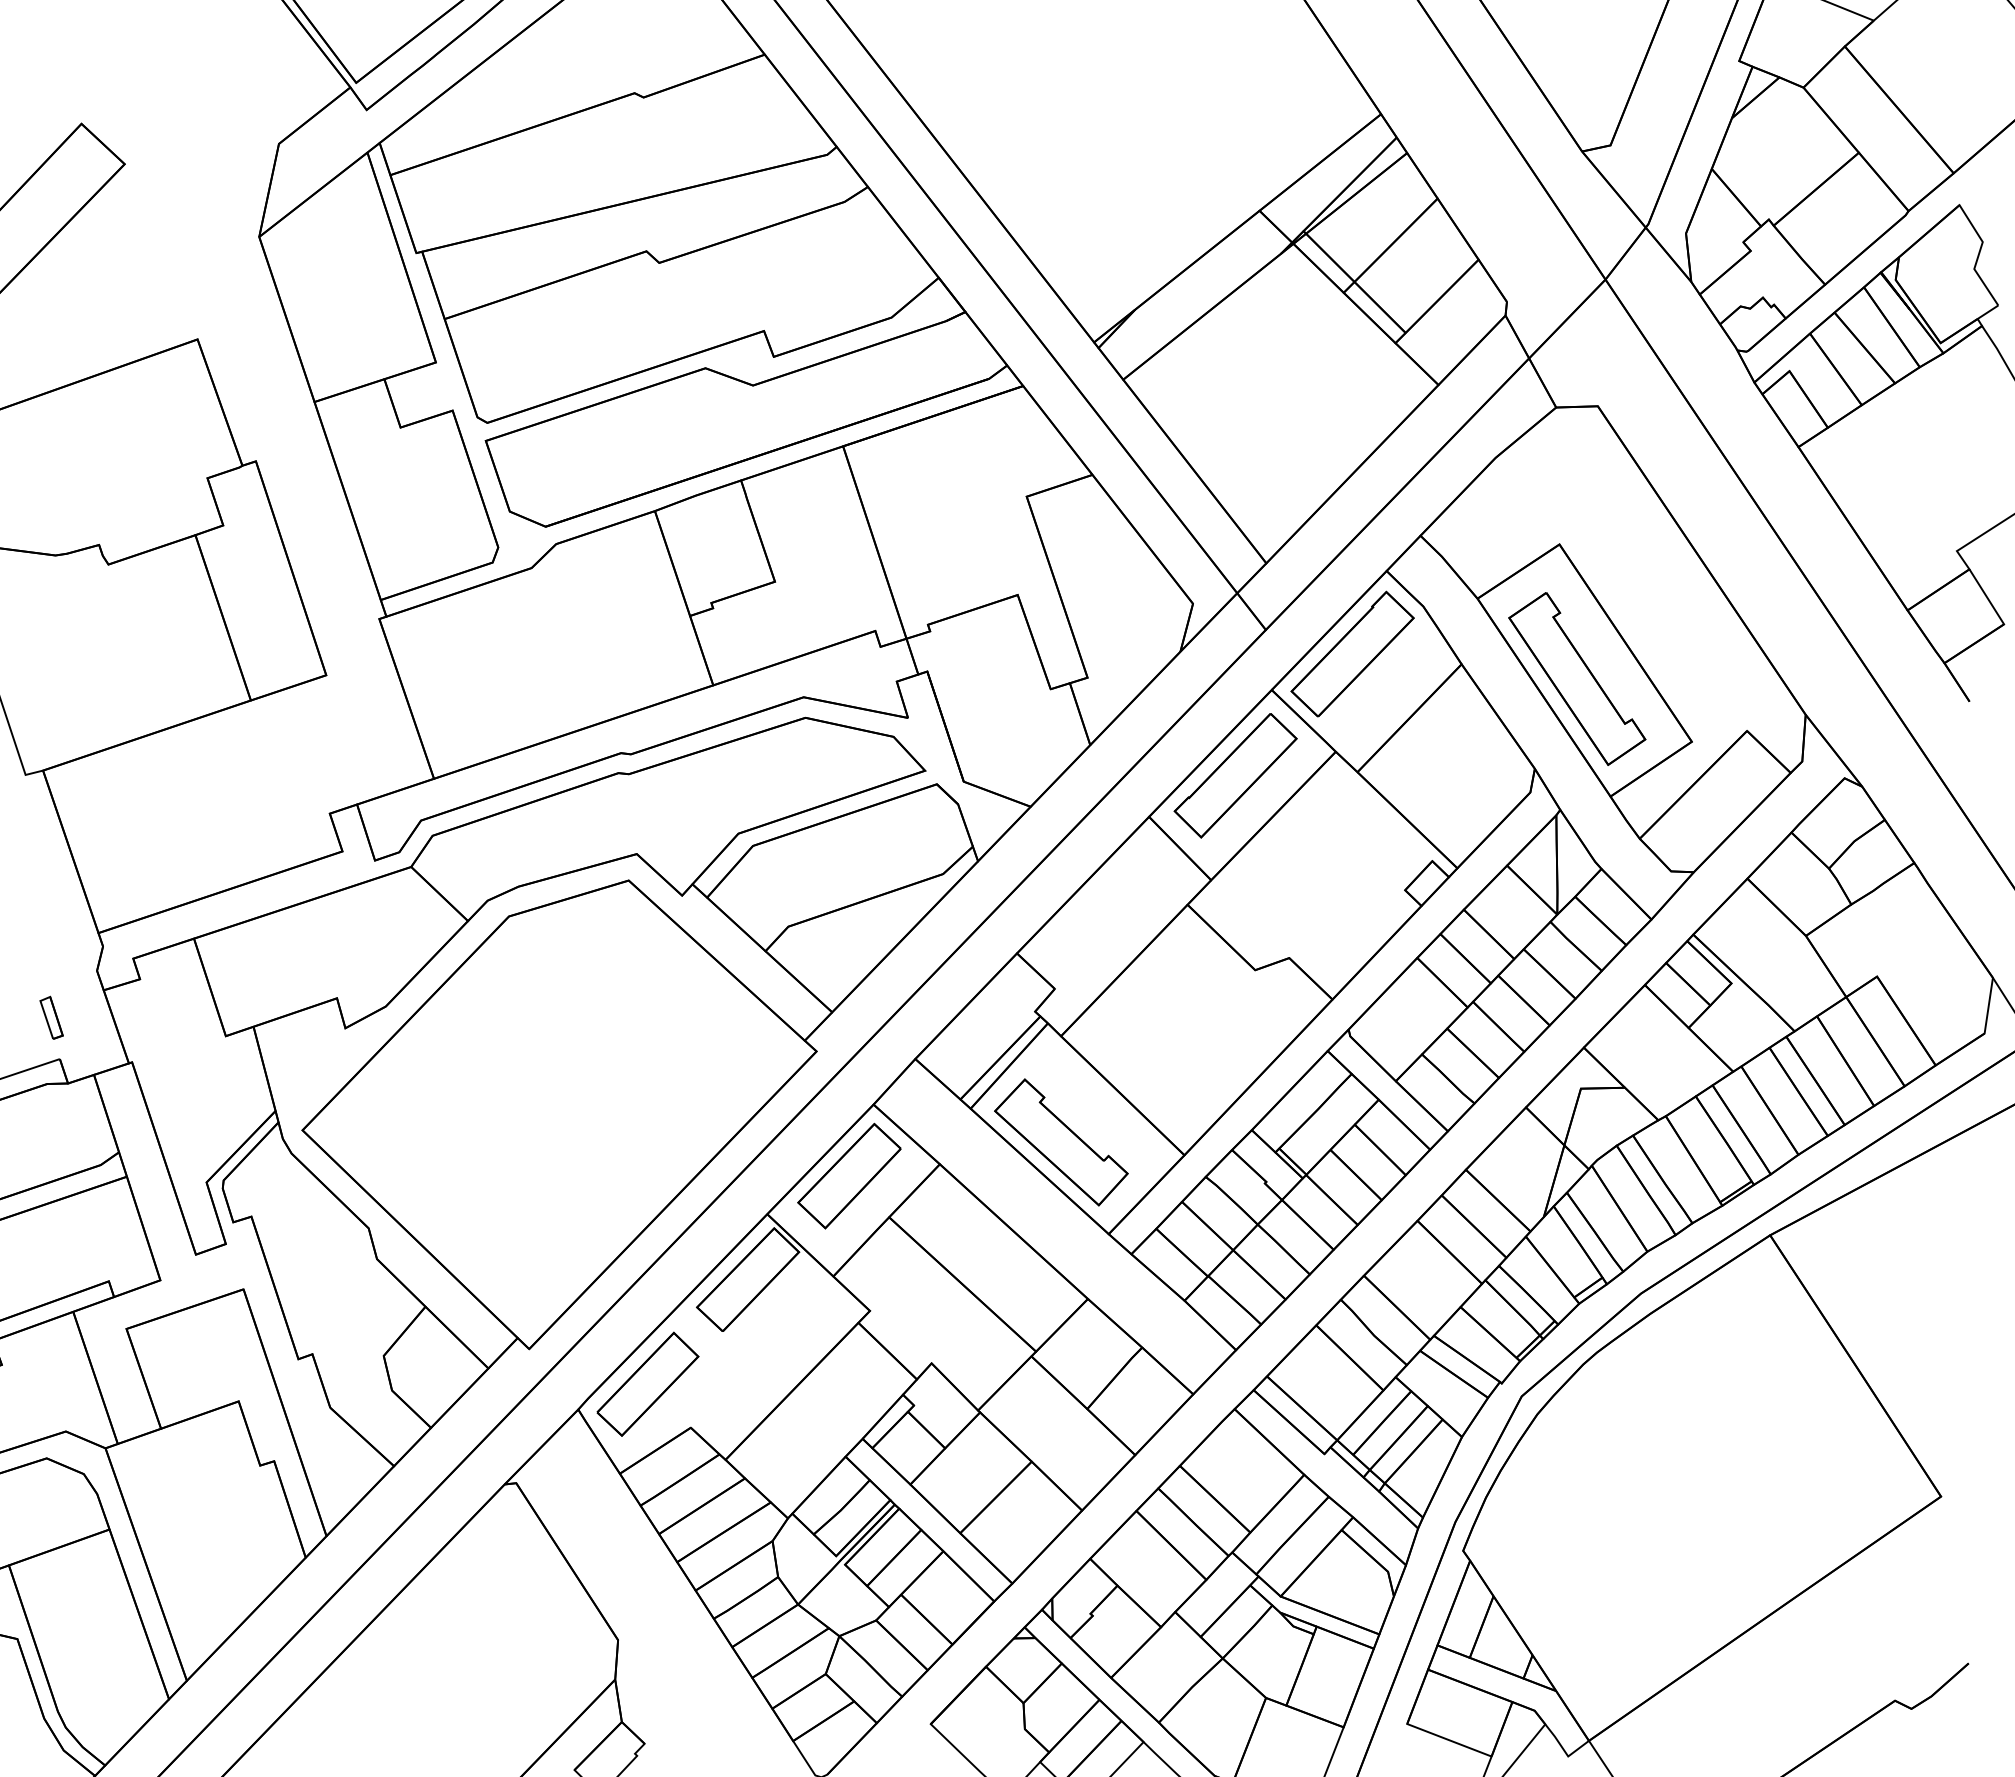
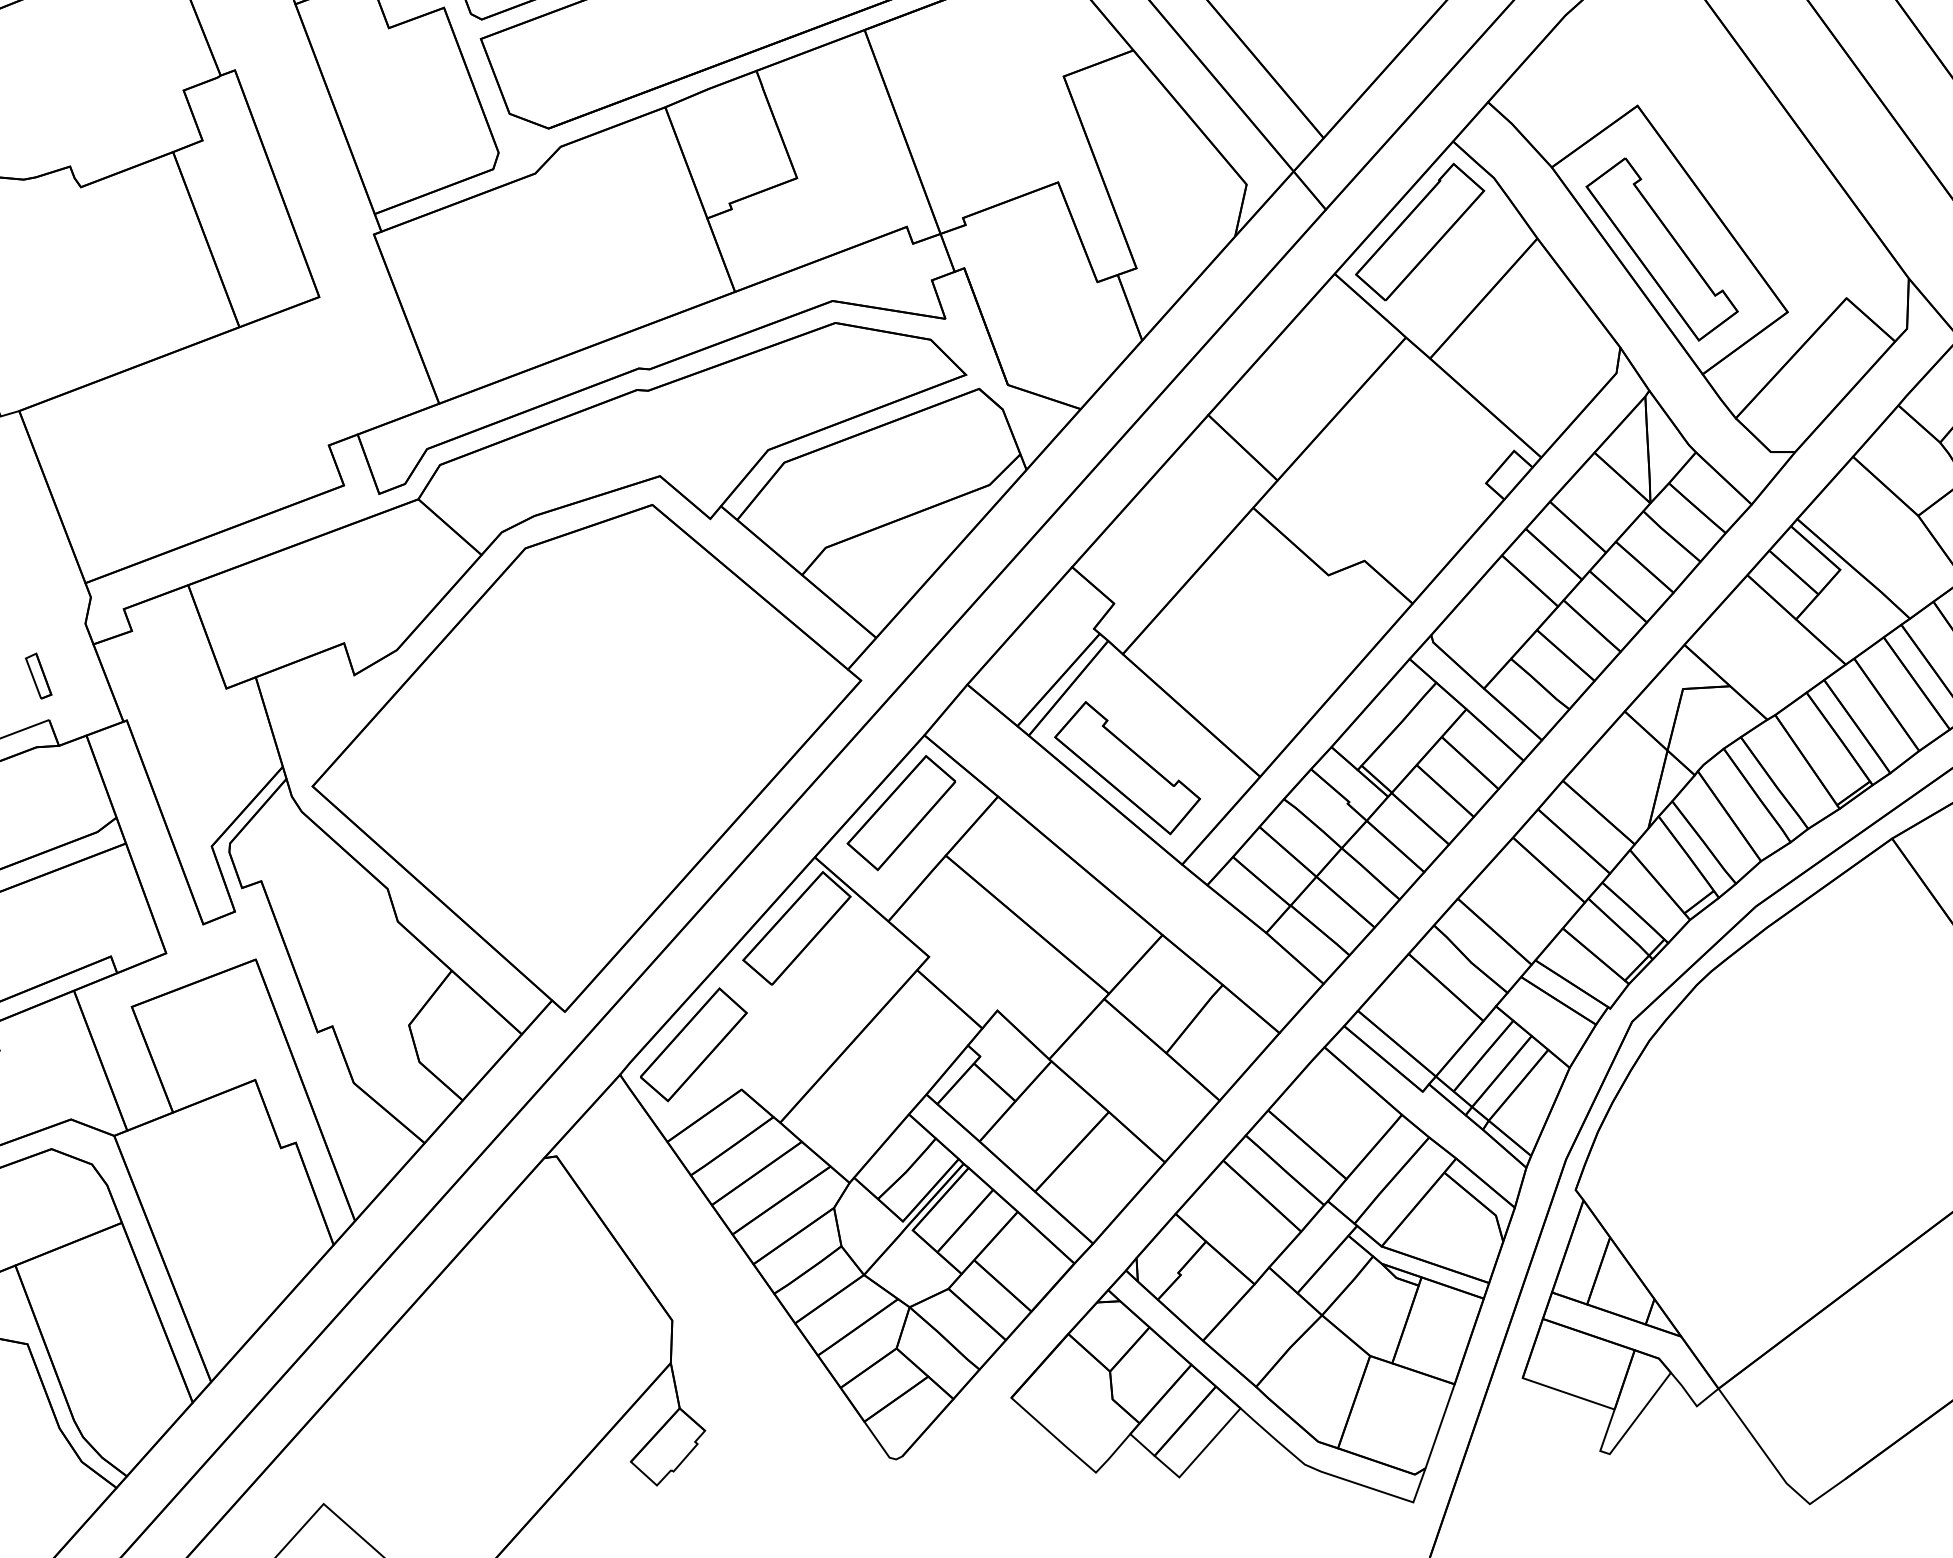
part: (1235, 775) -> (1299, 367), removed

